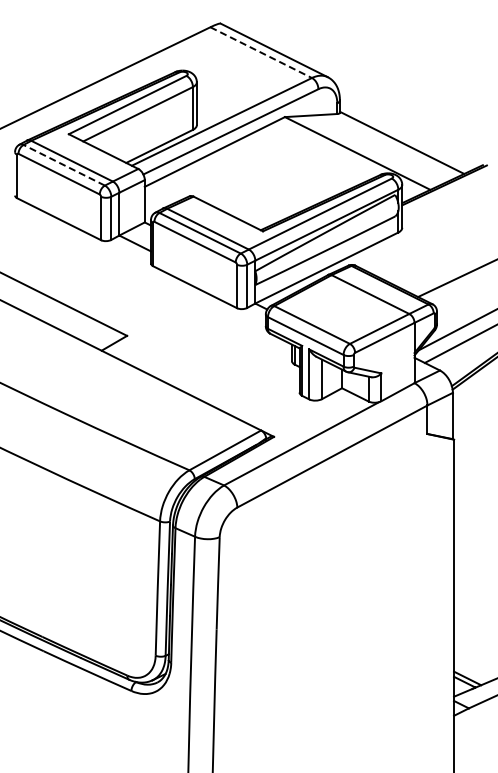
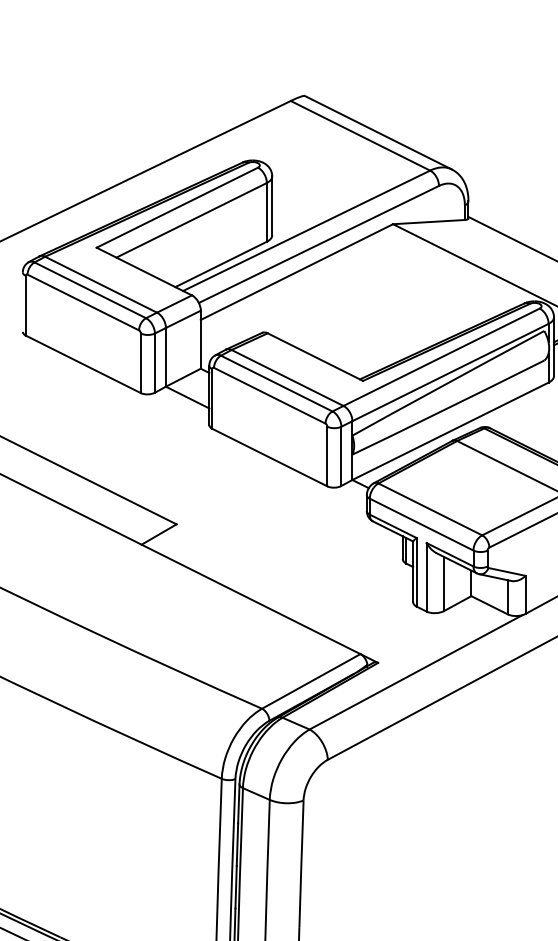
line: (261, 52) -> (360, 135), dashed -> solid
line: (63, 165) -> (89, 290), dashed -> solid

